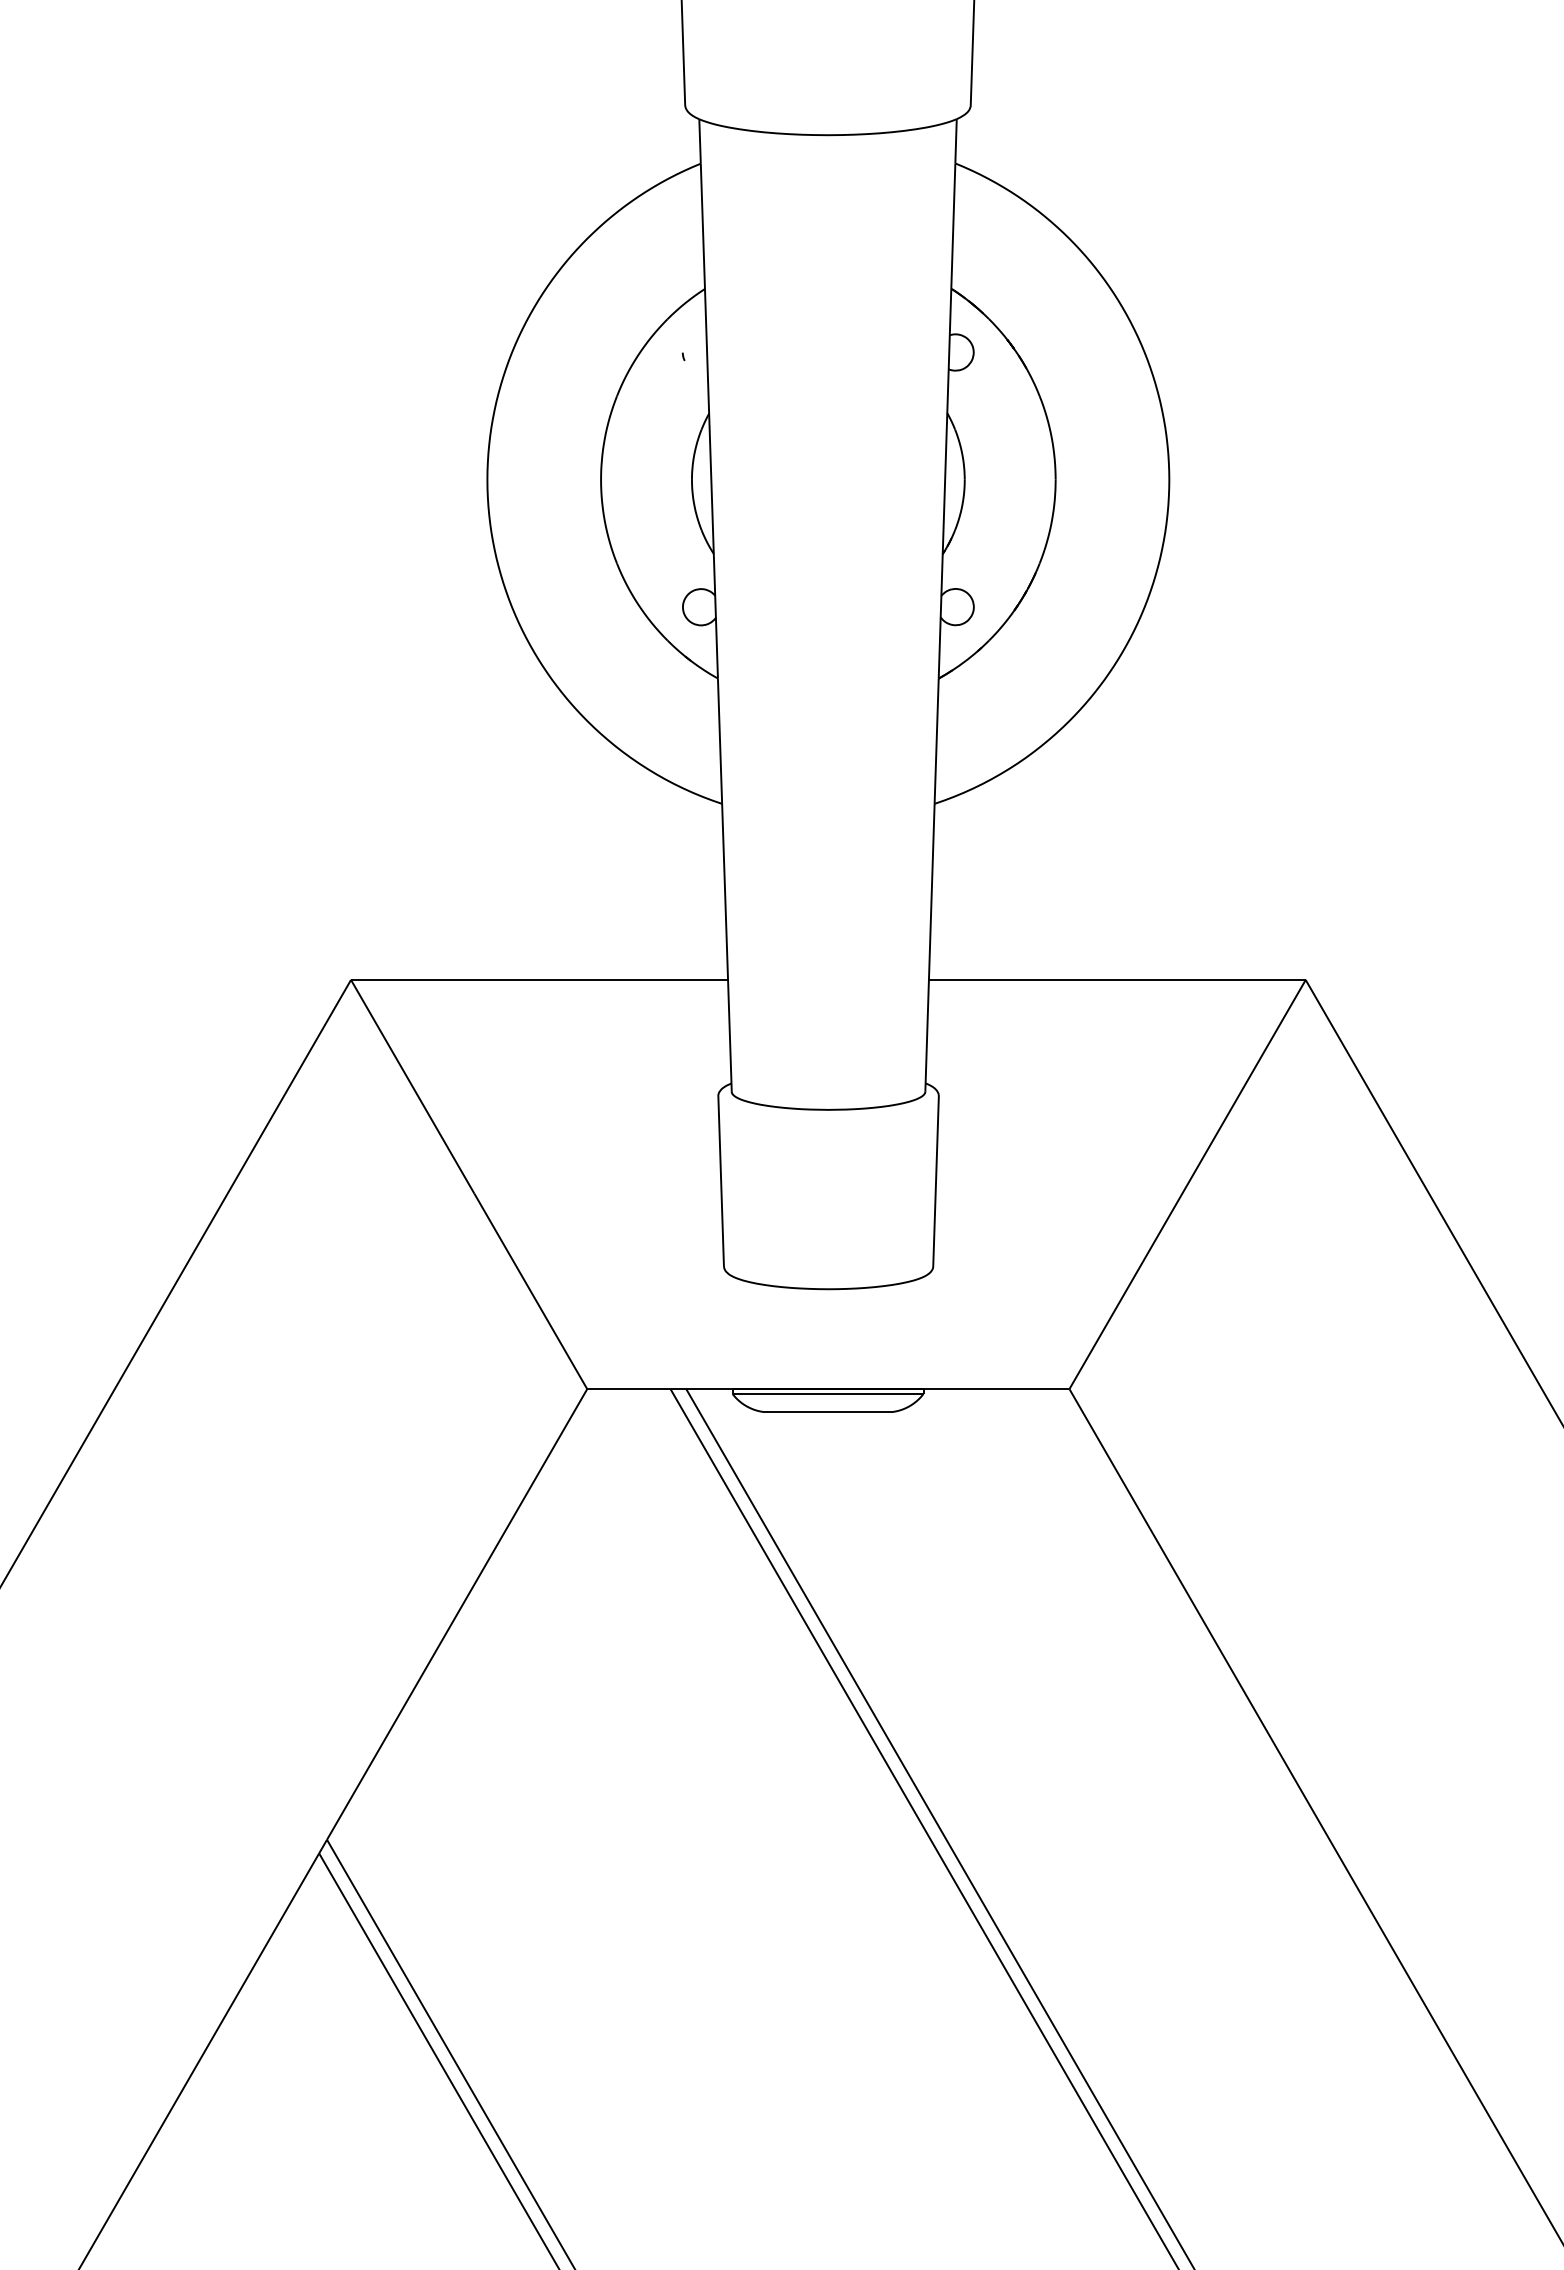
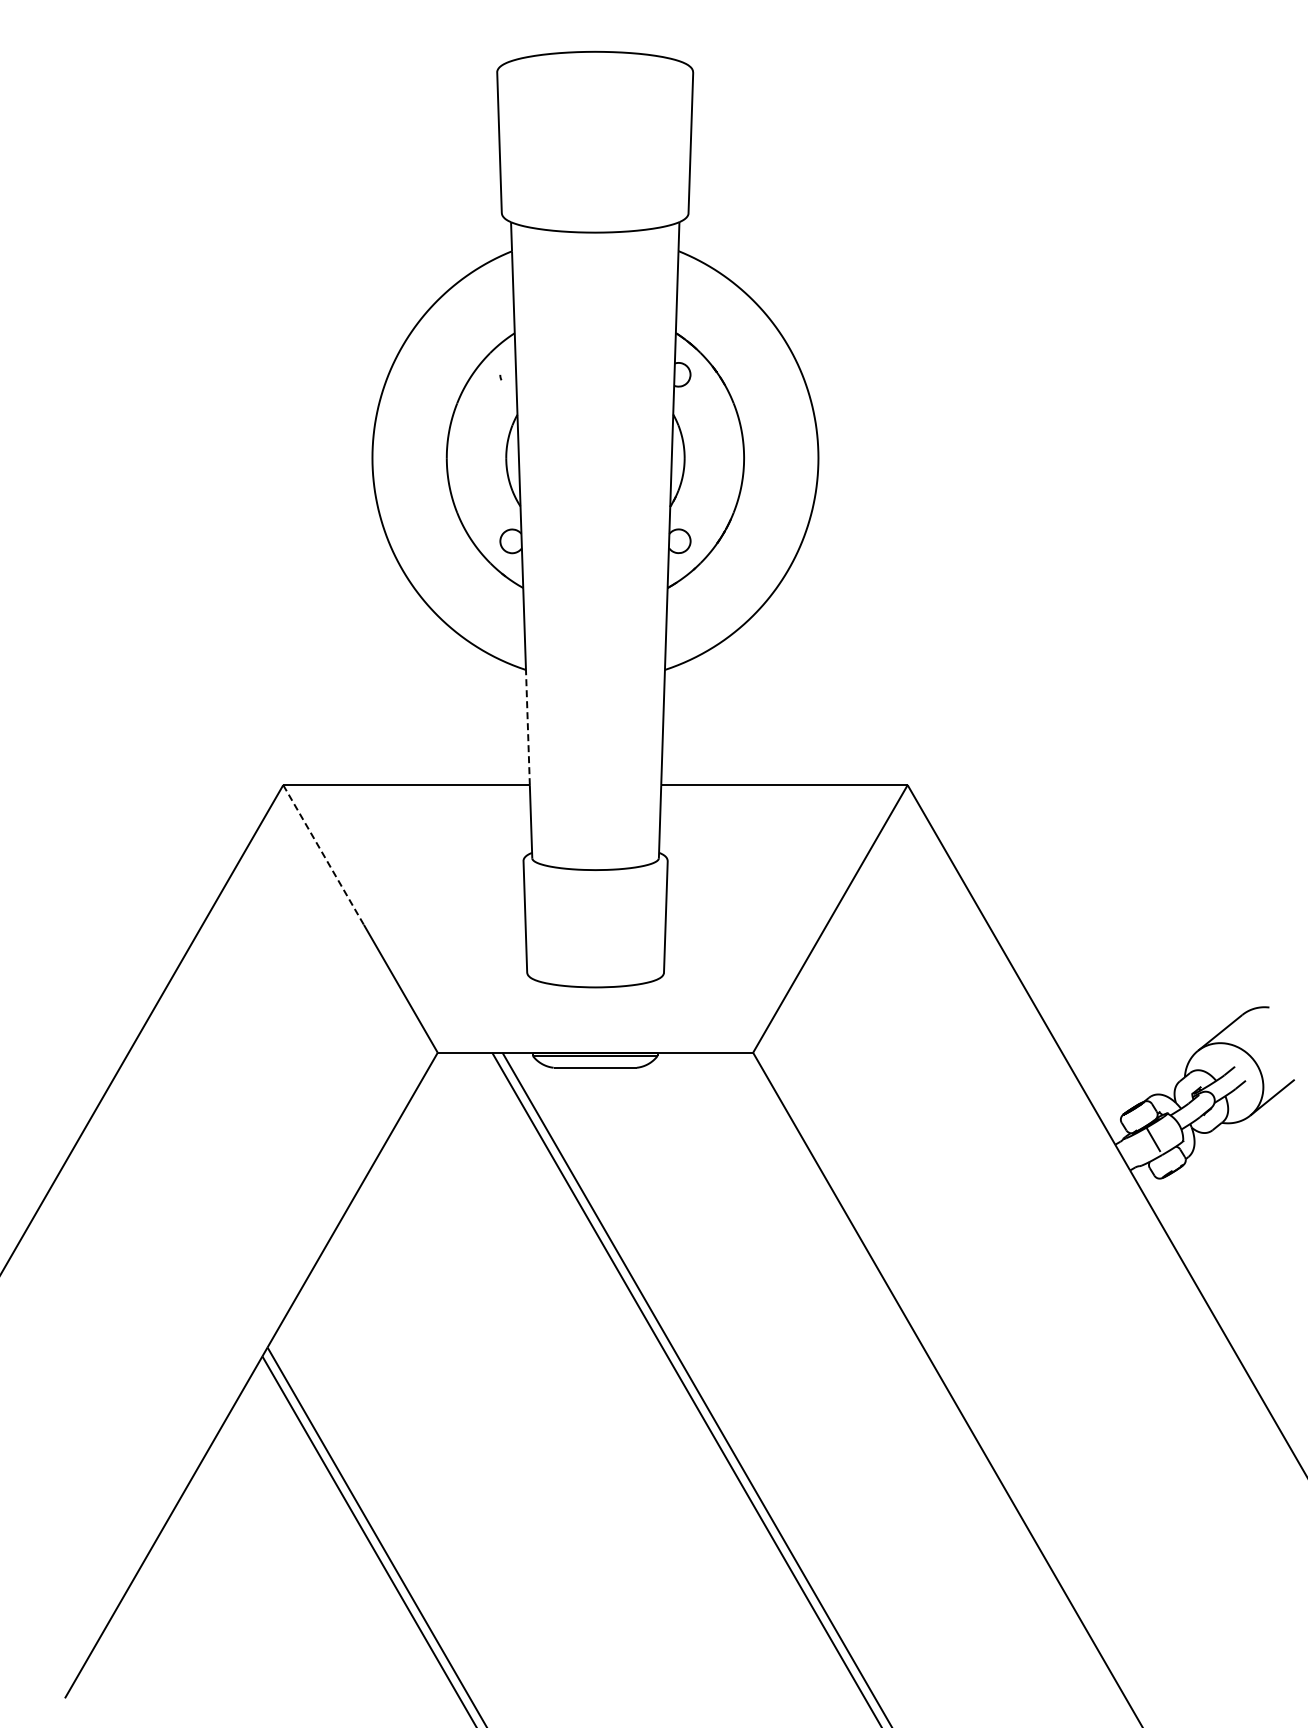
line: (724, 891) -> (527, 727), solid -> dashed
line: (412, 1087) -> (323, 855), solid -> dashed

